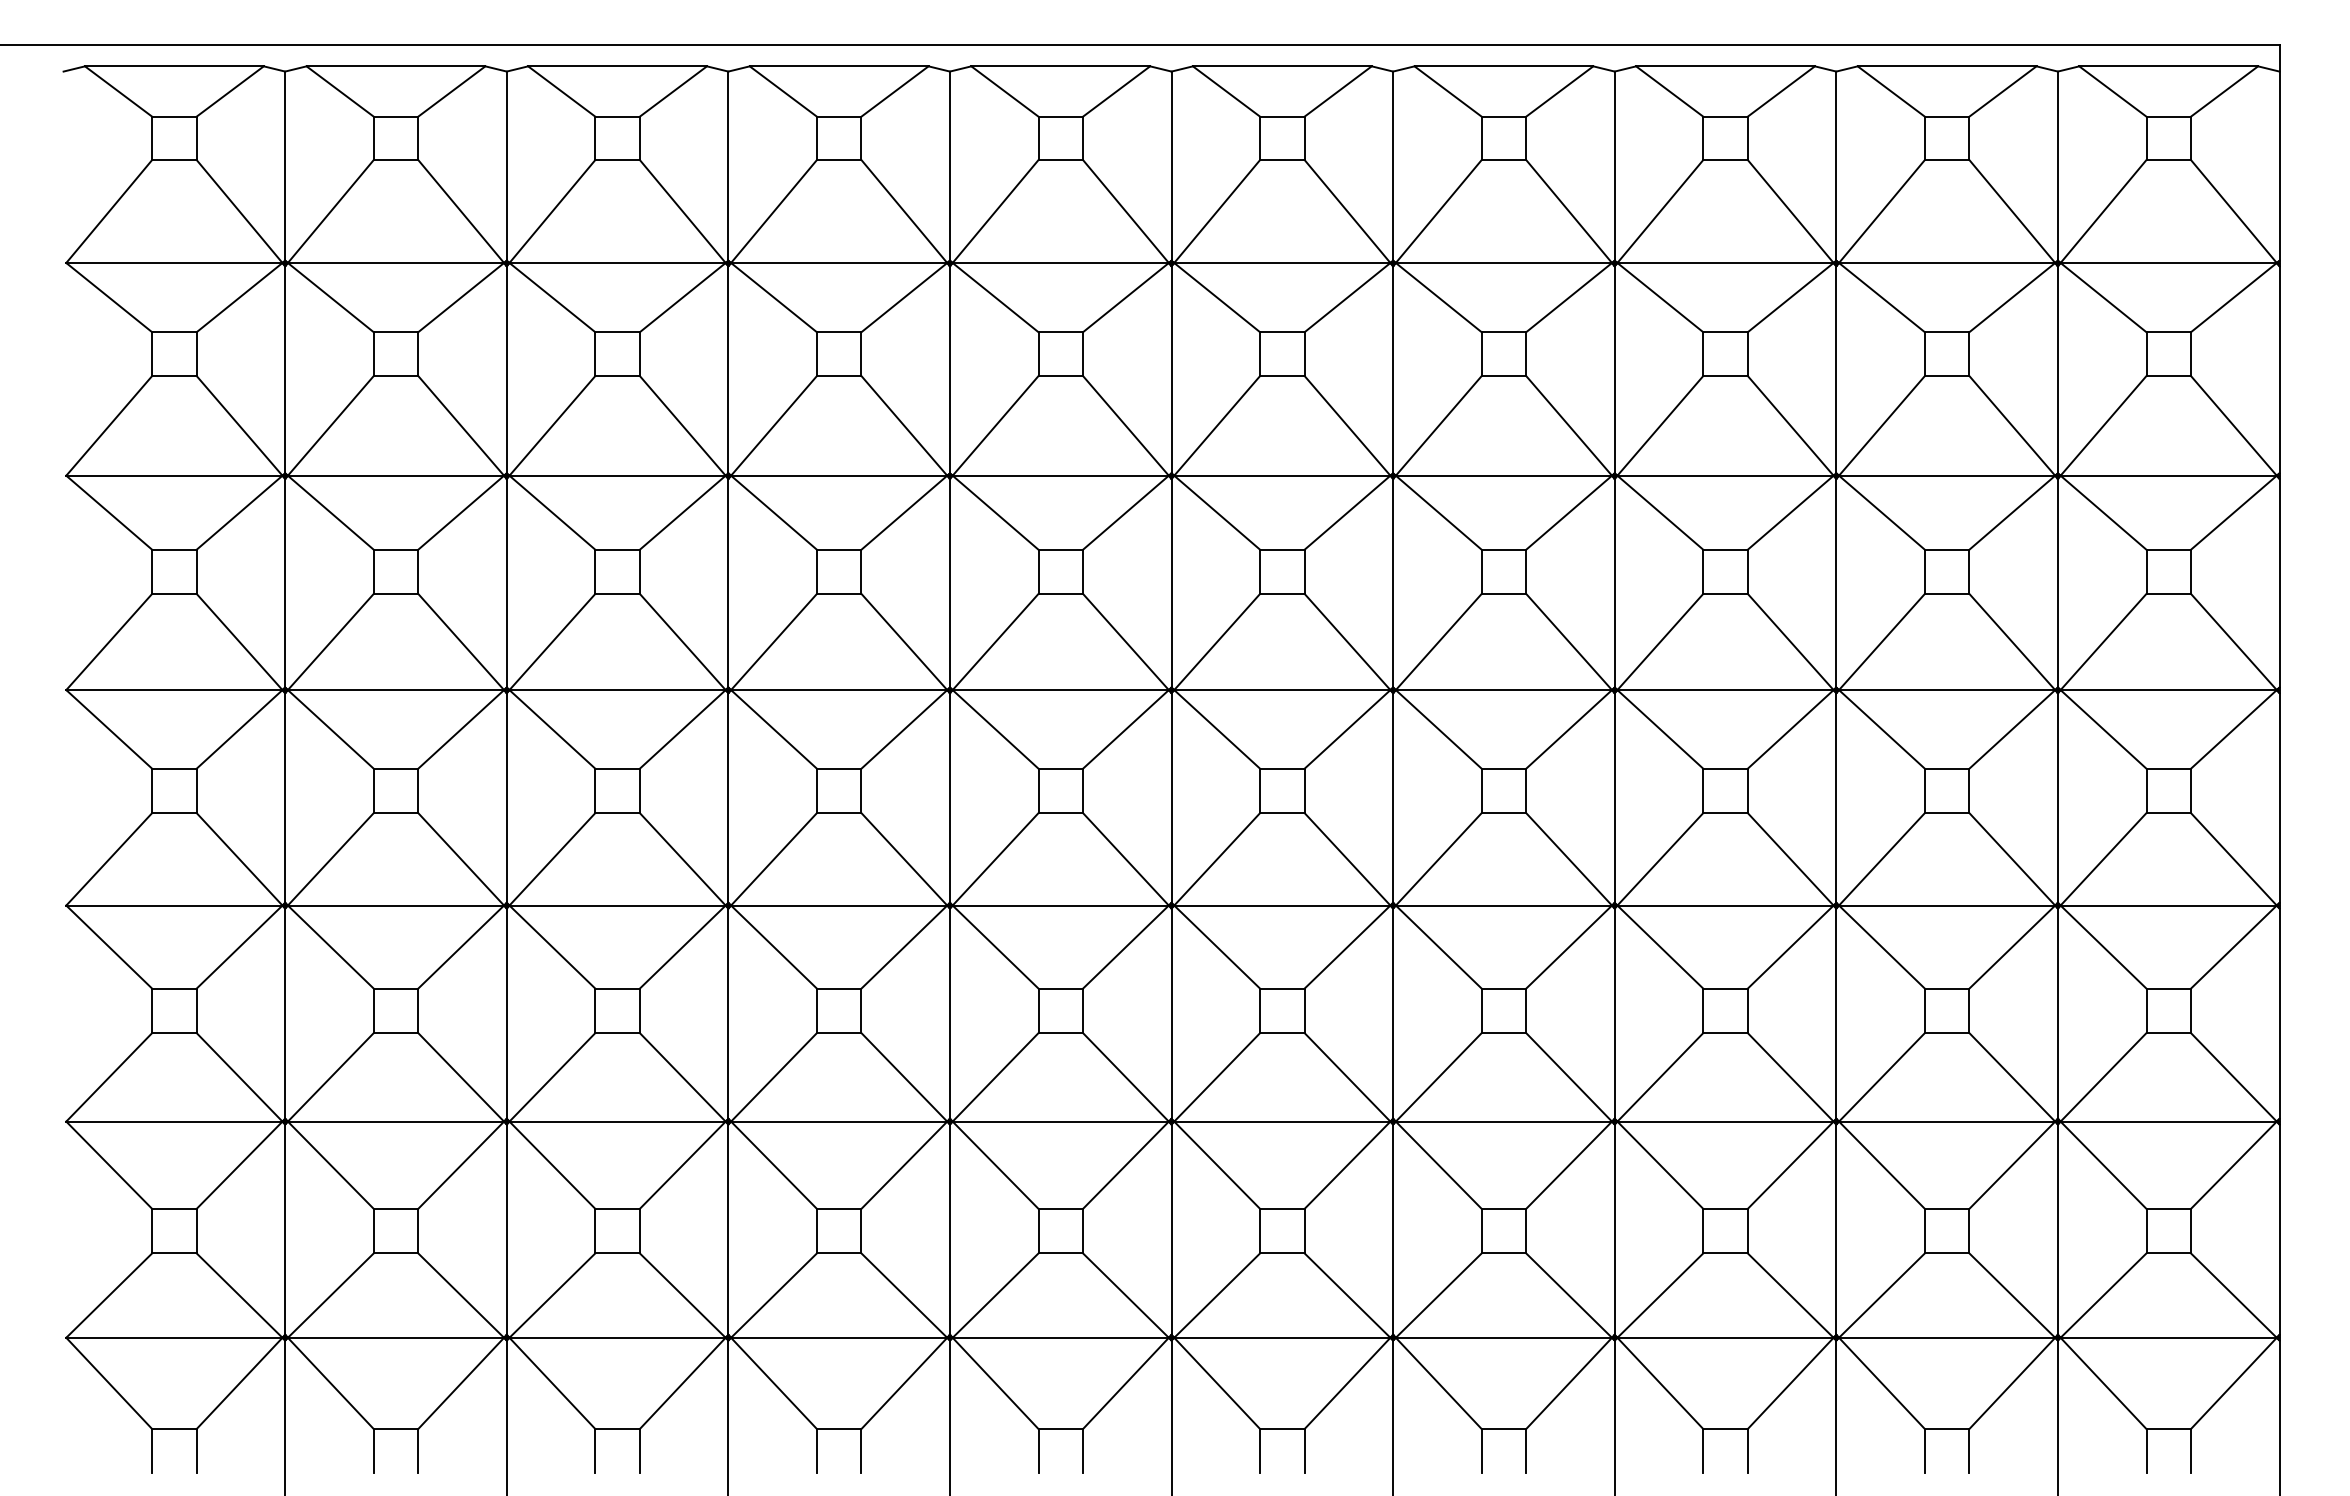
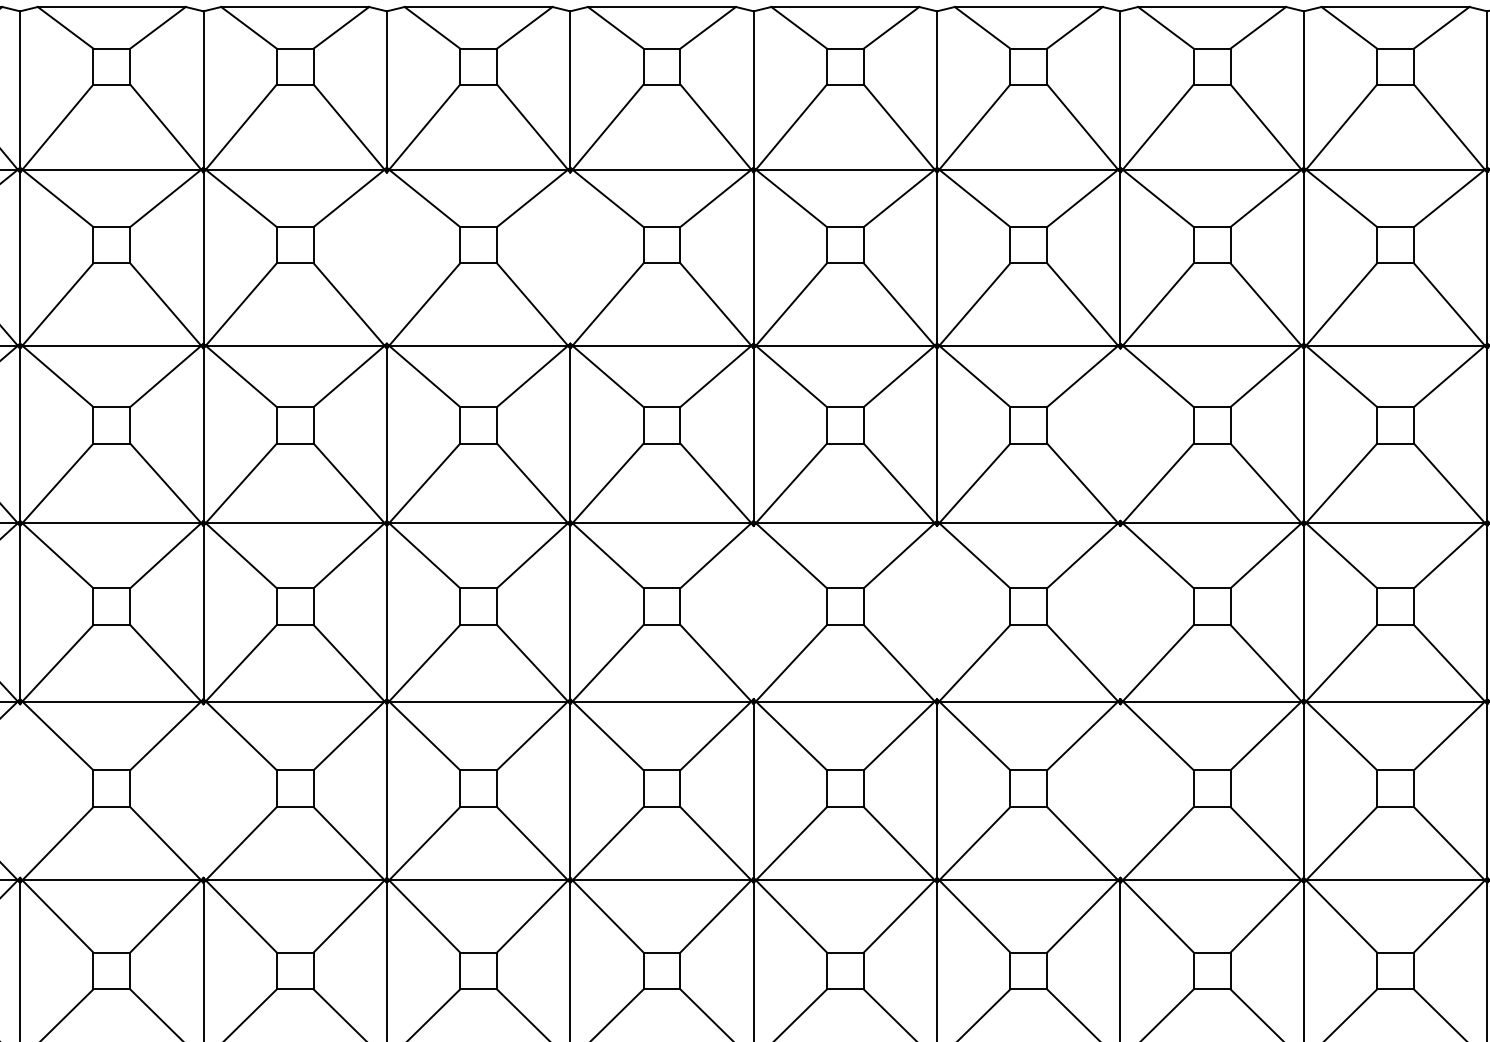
line: (728, 369) -> (387, 257), removed
line: (949, 369) -> (569, 257), removed
line: (1614, 583) -> (1120, 434), removed
line: (1171, 797) -> (753, 612), removed
line: (1393, 797) -> (937, 612), removed
line: (1614, 797) -> (1120, 612), removed
line: (285, 1013) -> (20, 790), removed
line: (506, 1013) -> (203, 790), removed
line: (1614, 1013) -> (1120, 790), removed

